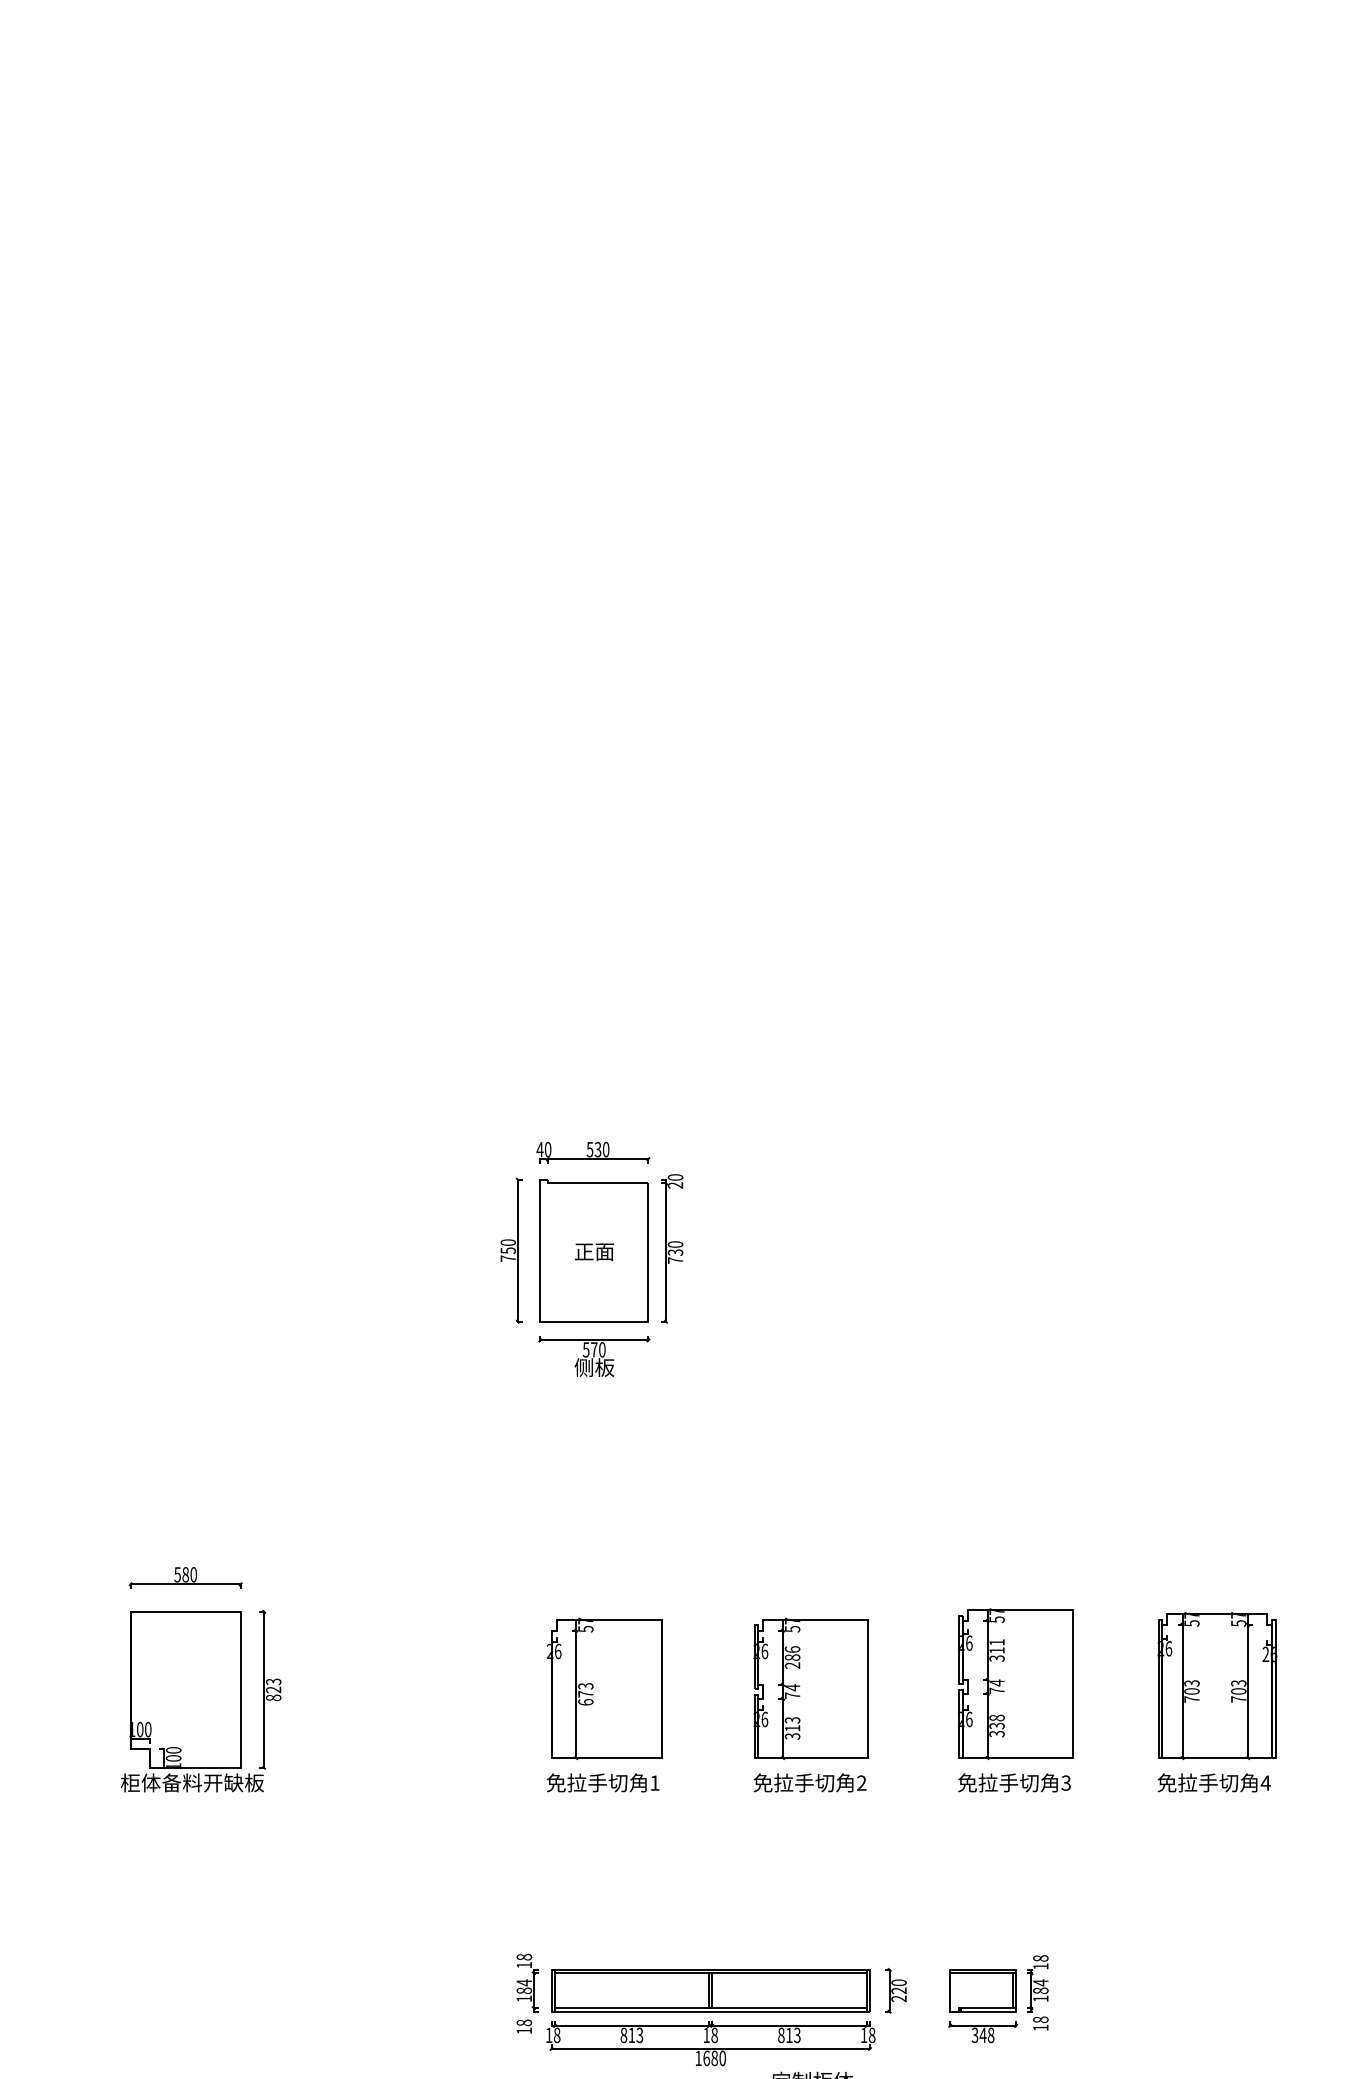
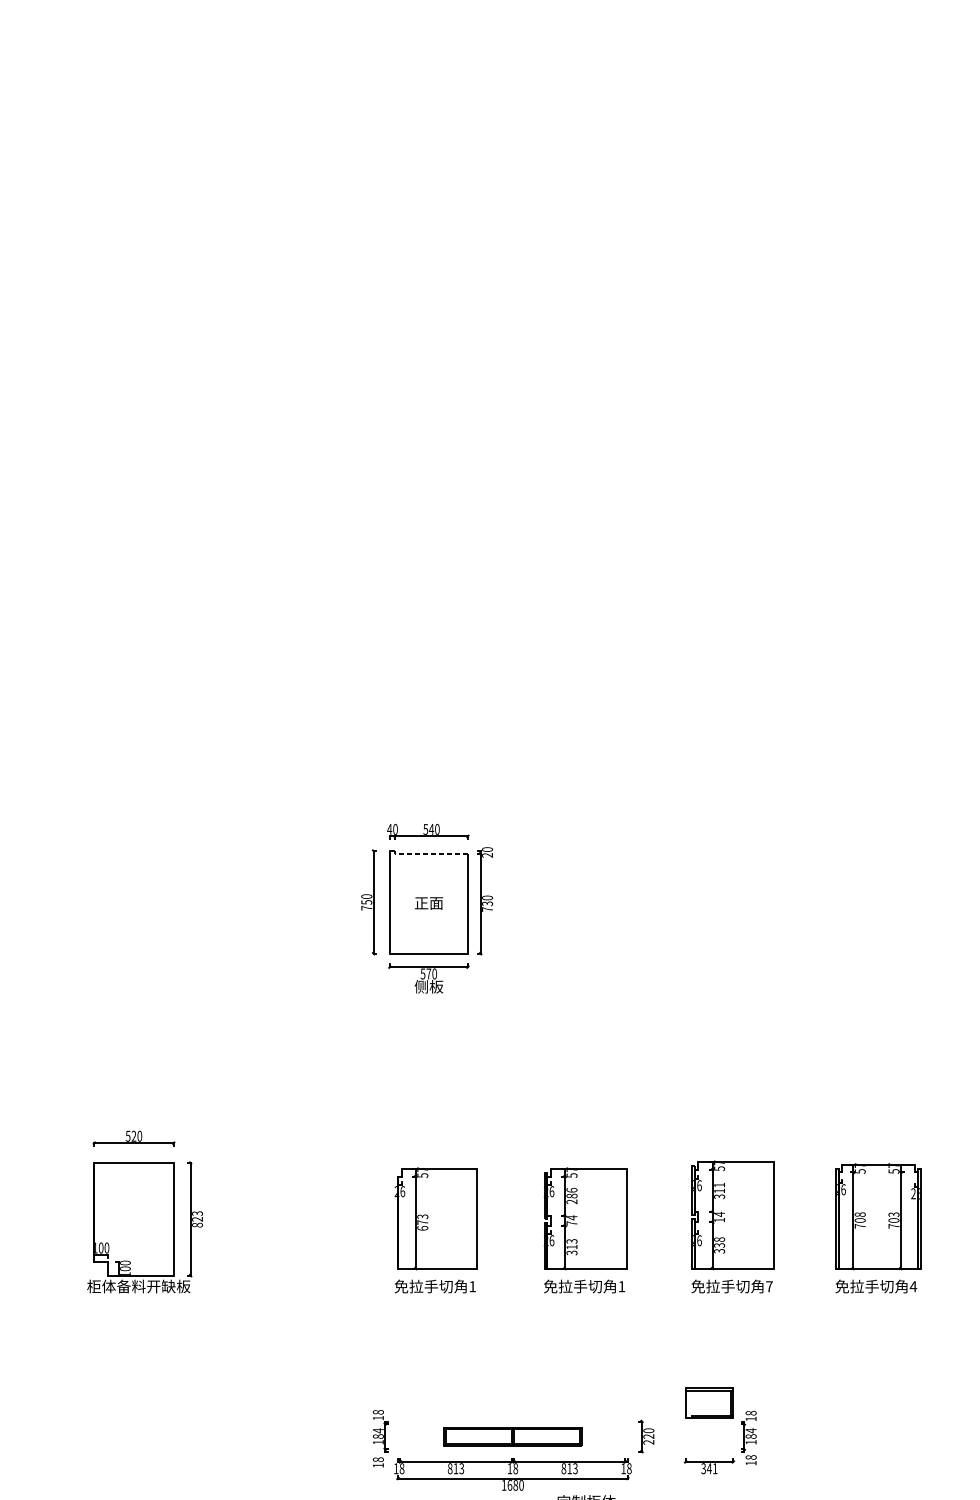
text: (597, 1149) -> (431, 829), 530 -> 540
line: (595, 1183) -> (429, 853), solid -> dashed
text: (185, 1574) -> (133, 1136), 580 -> 520
text: (1191, 1683) -> (859, 1214), 703 -> 708
text: (996, 1690) -> (719, 1219), 74 -> 14
text: (861, 1782) -> (621, 1286), 2 -> 1
text: (1065, 1782) -> (768, 1286), 3 -> 7
part: (710, 1990) -> (512, 1436), size x0.6
part: (982, 1990) -> (709, 1403), moved
text: (990, 2035) -> (714, 1468), 348 -> 341

